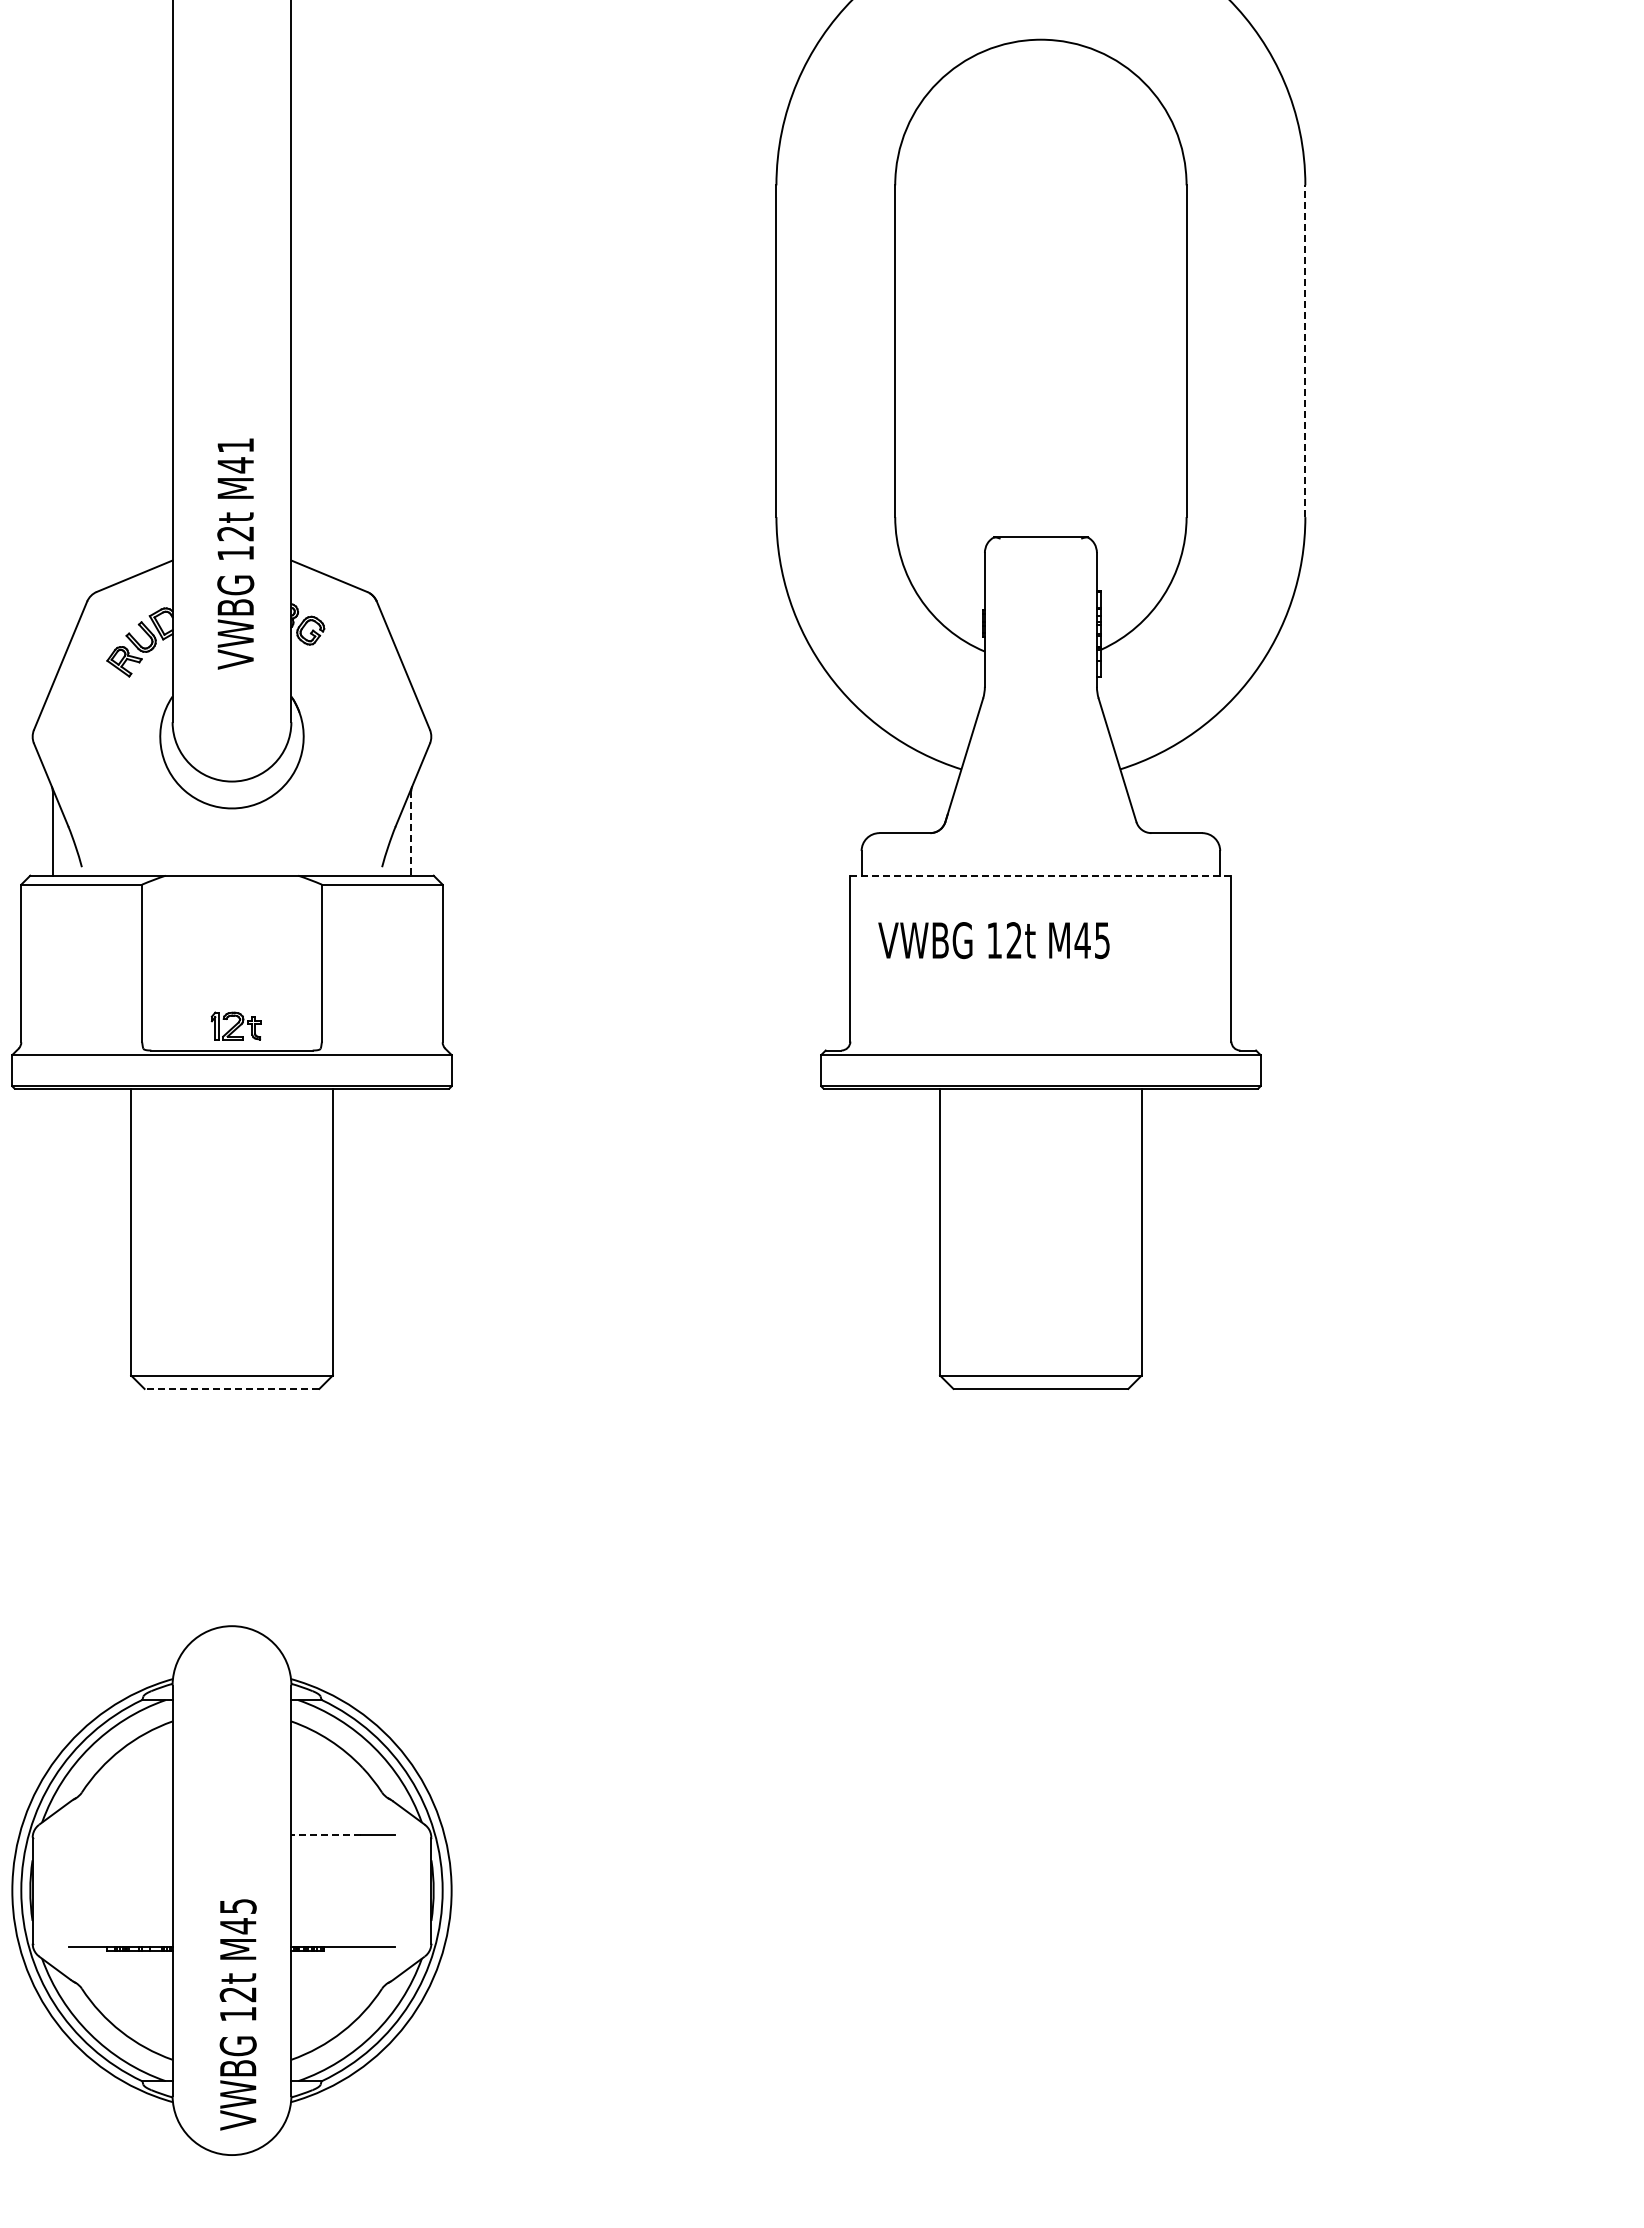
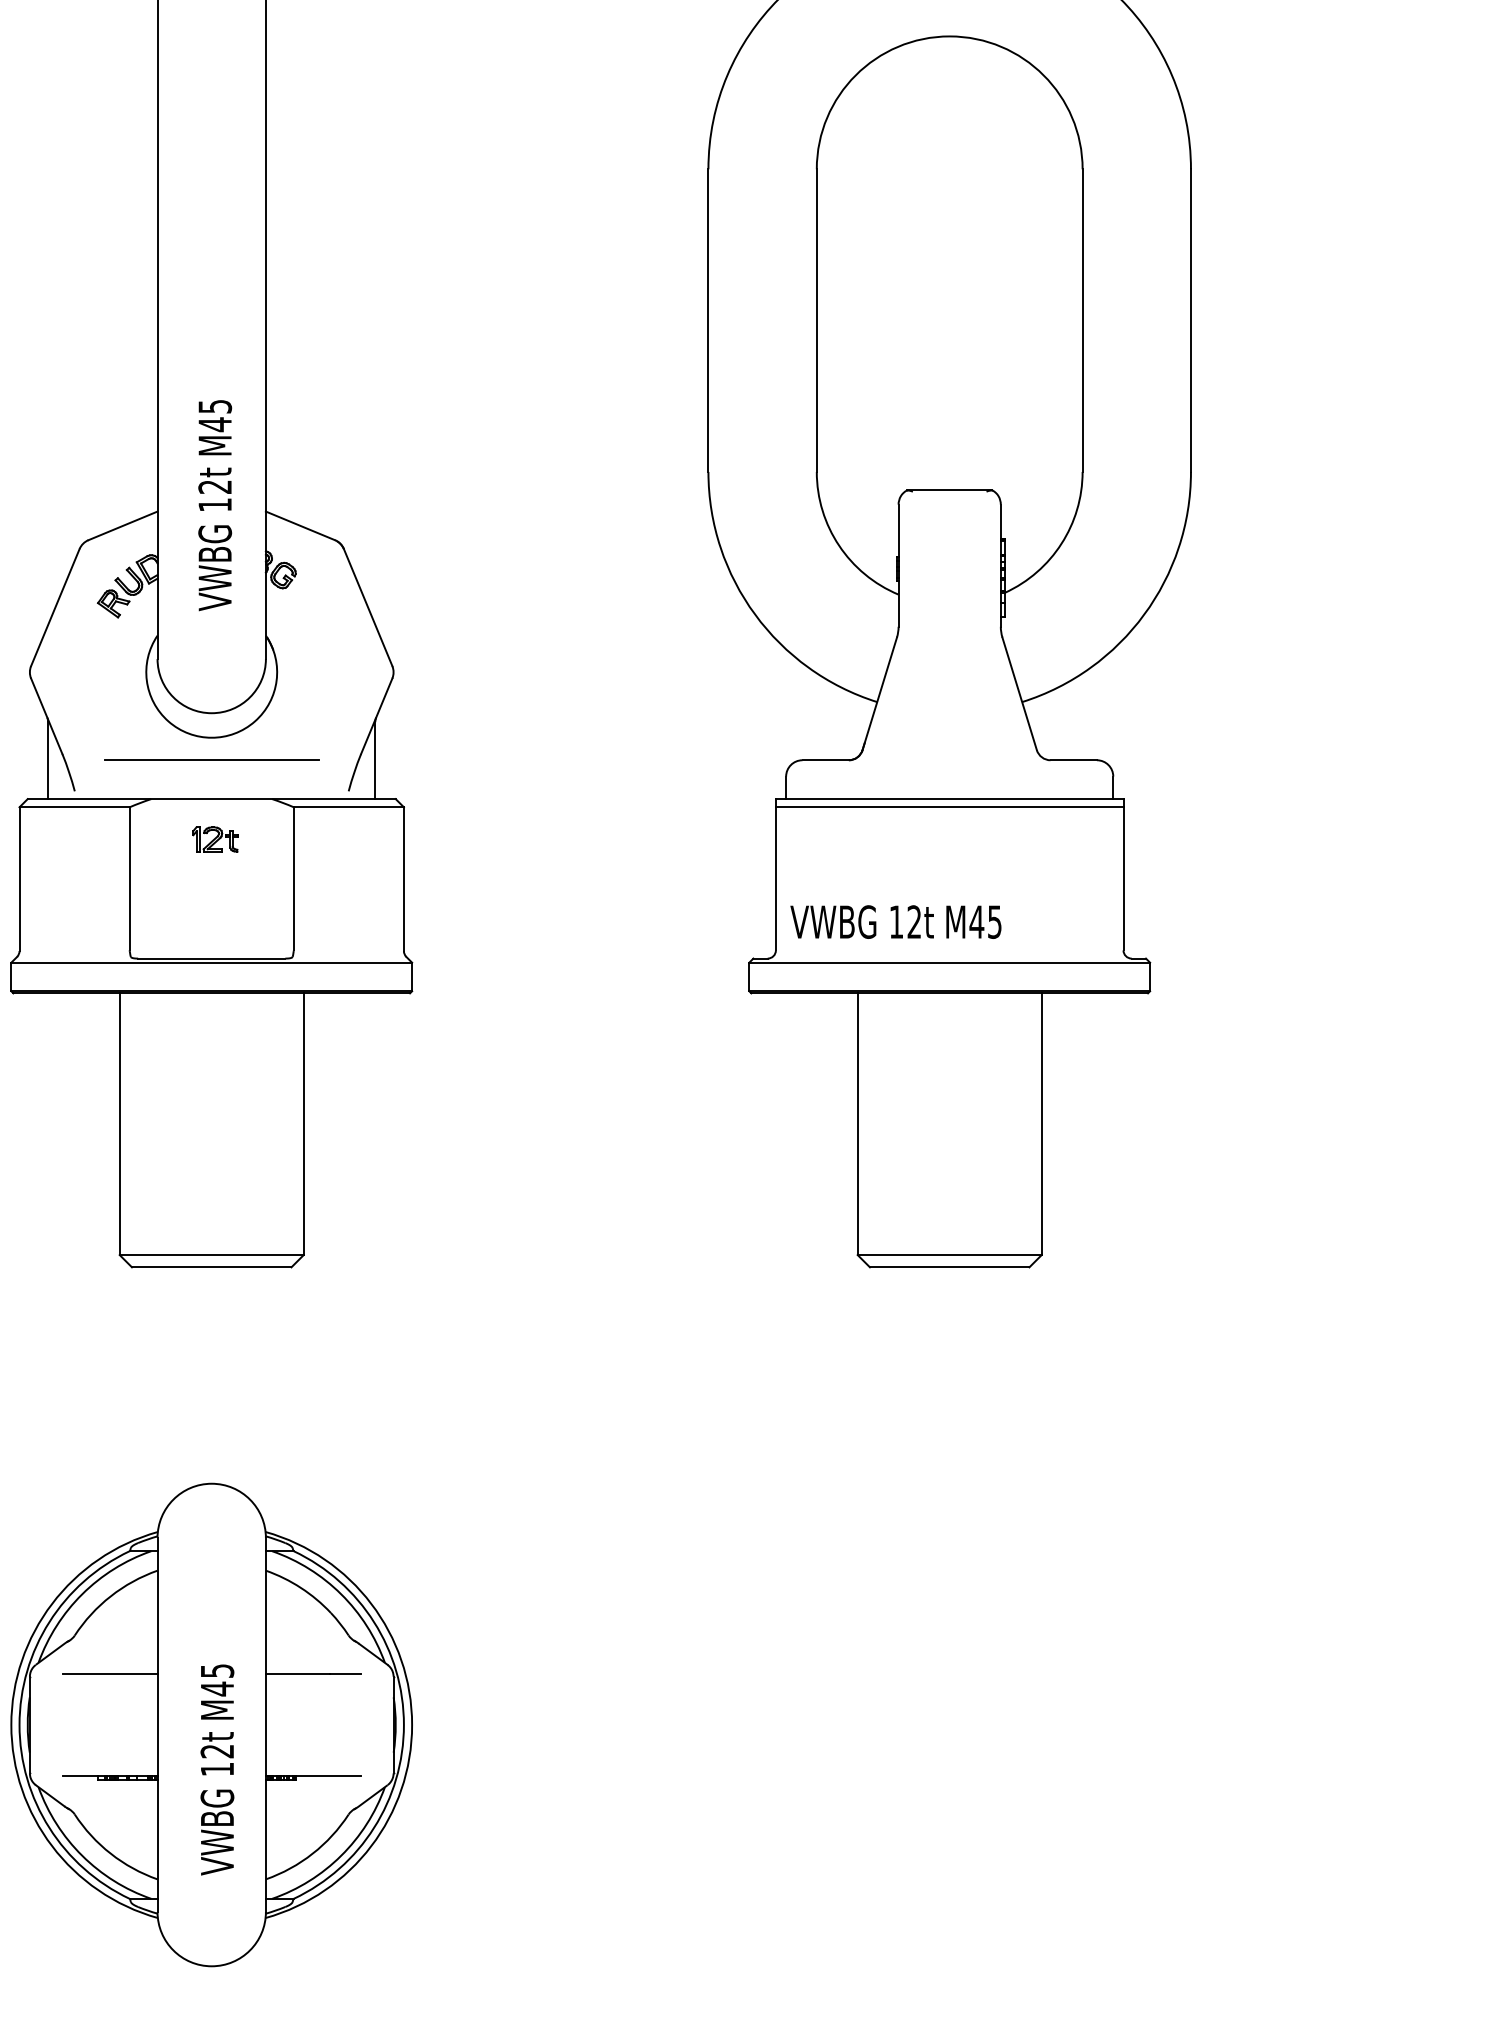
line: (1305, 351) -> (1191, 320), dashed -> solid
text: (235, 445) -> (214, 406), M41 -> M45
line: (231, 832) -> (211, 759), added
line: (411, 834) -> (375, 761), dashed -> solid
line: (1040, 875) -> (949, 798), dashed -> solid
line: (1040, 884) -> (949, 807), added
text: (993, 940) -> (895, 922), moved
part: (235, 1025) -> (214, 839), moved
line: (231, 1388) -> (211, 1266), dashed -> solid
line: (120, 1834) -> (110, 1673), added
line: (326, 1834) -> (297, 1673), dashed -> solid
text: (237, 2014) -> (216, 1769), moved

